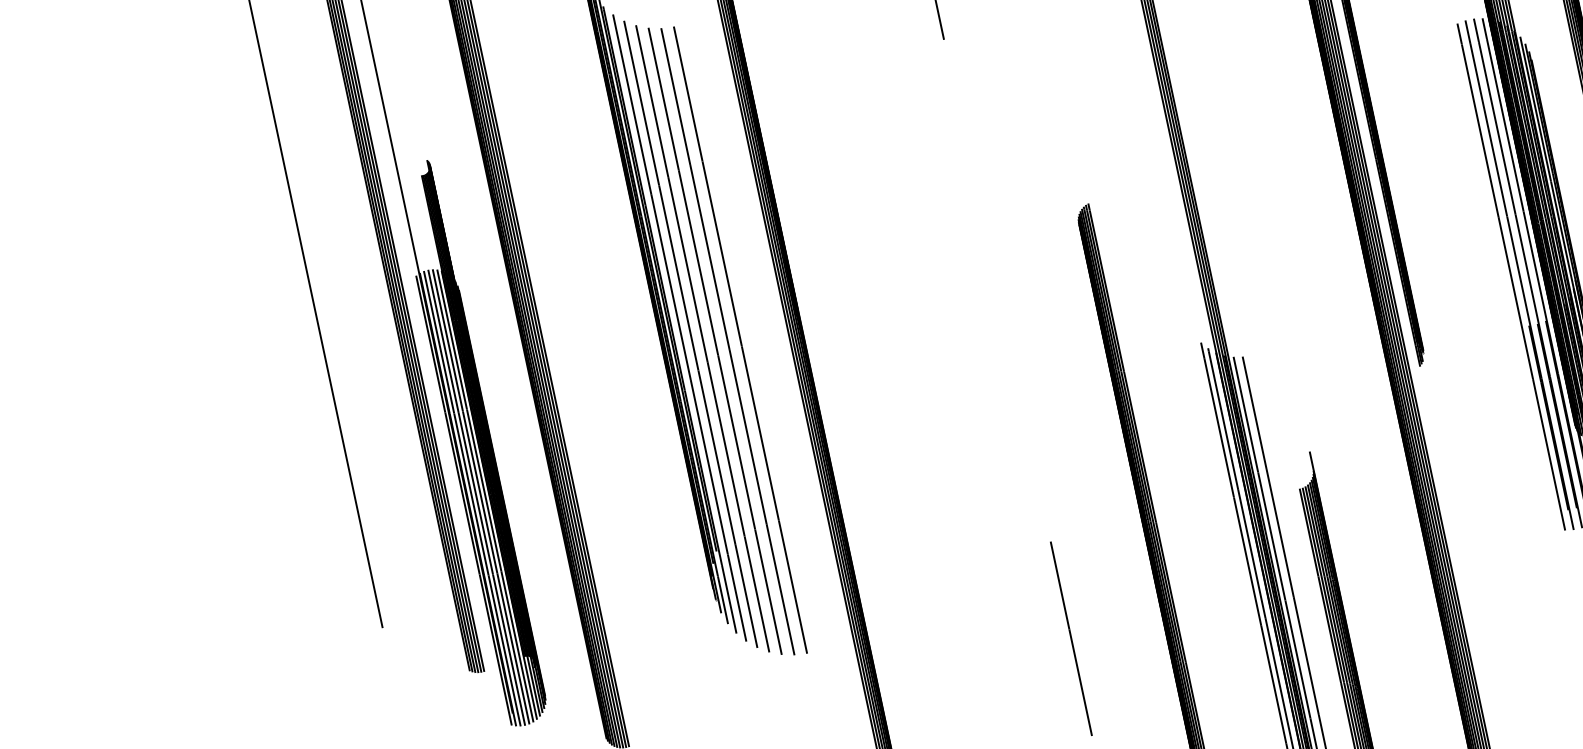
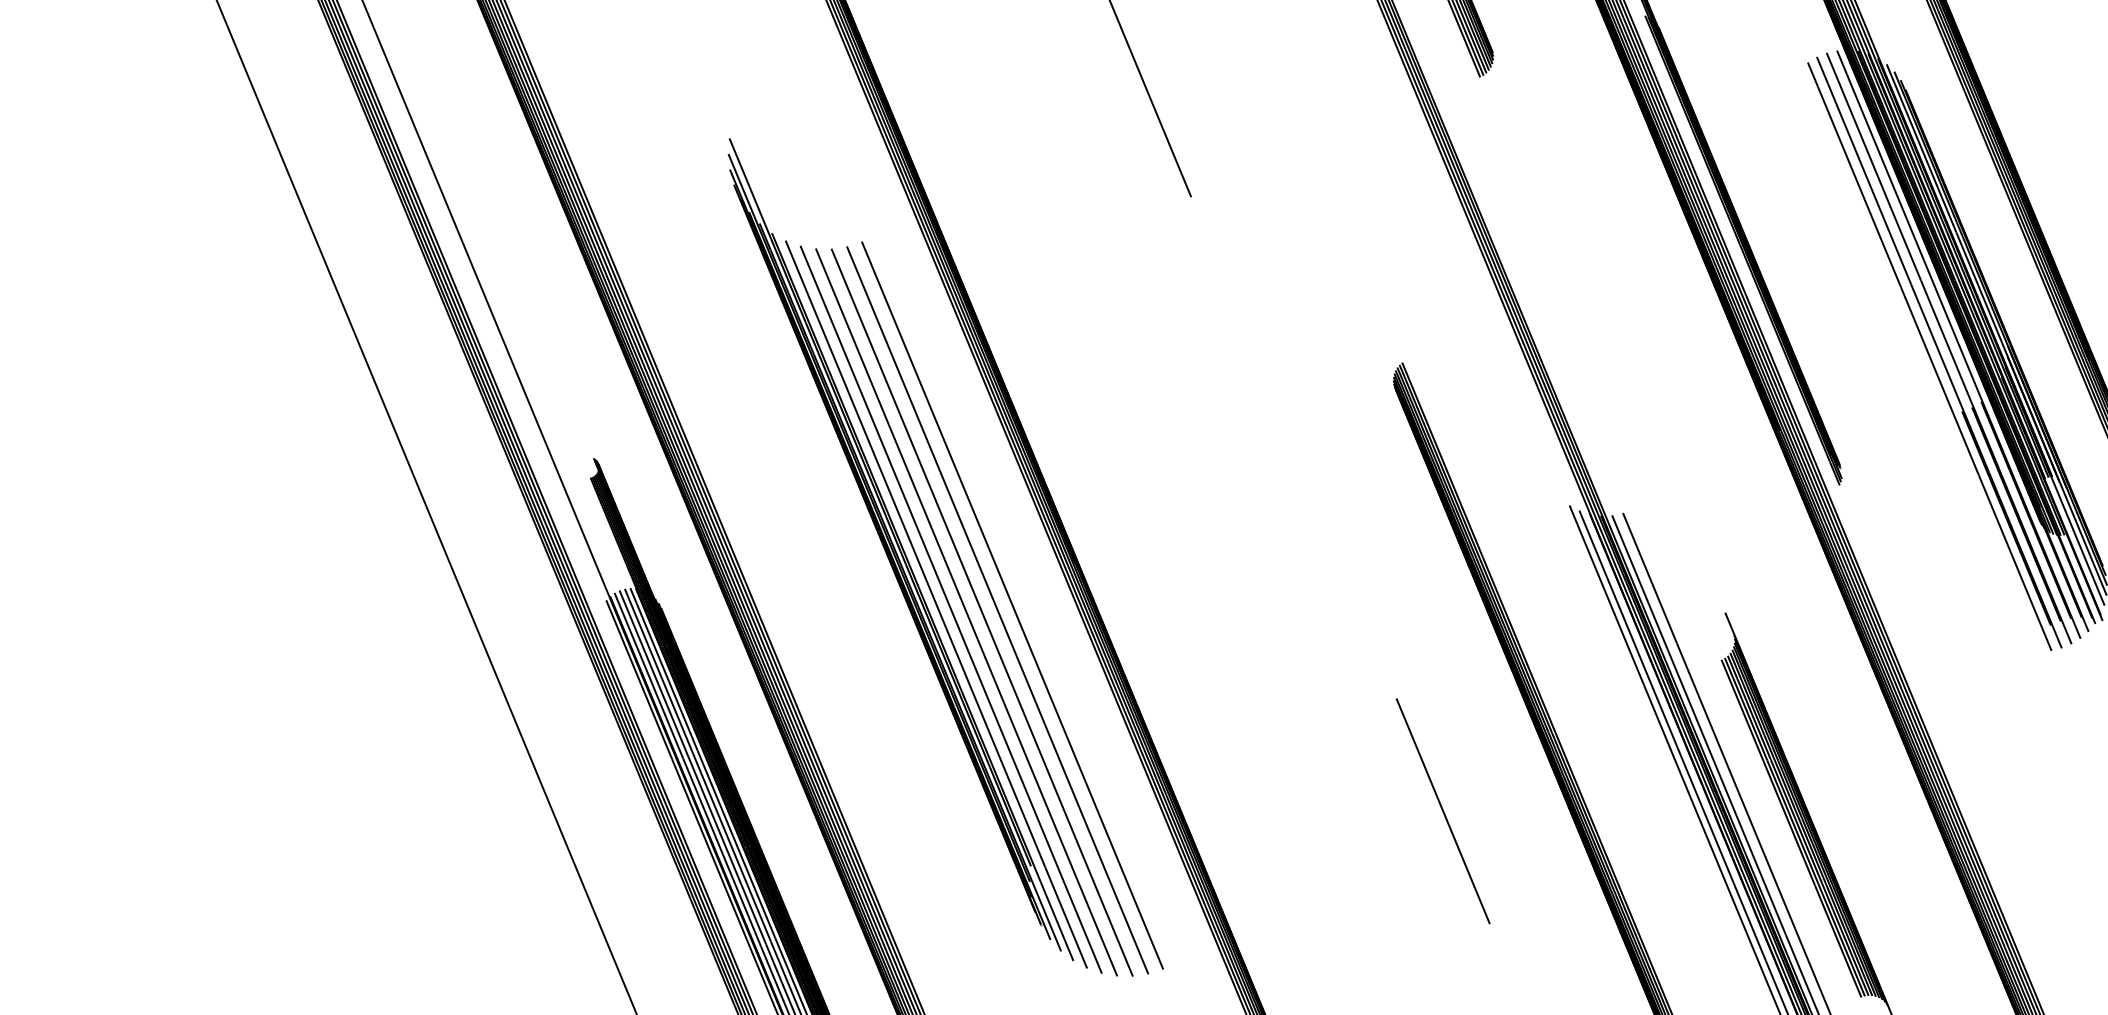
line: (1070, 638) -> (1442, 811), moved

